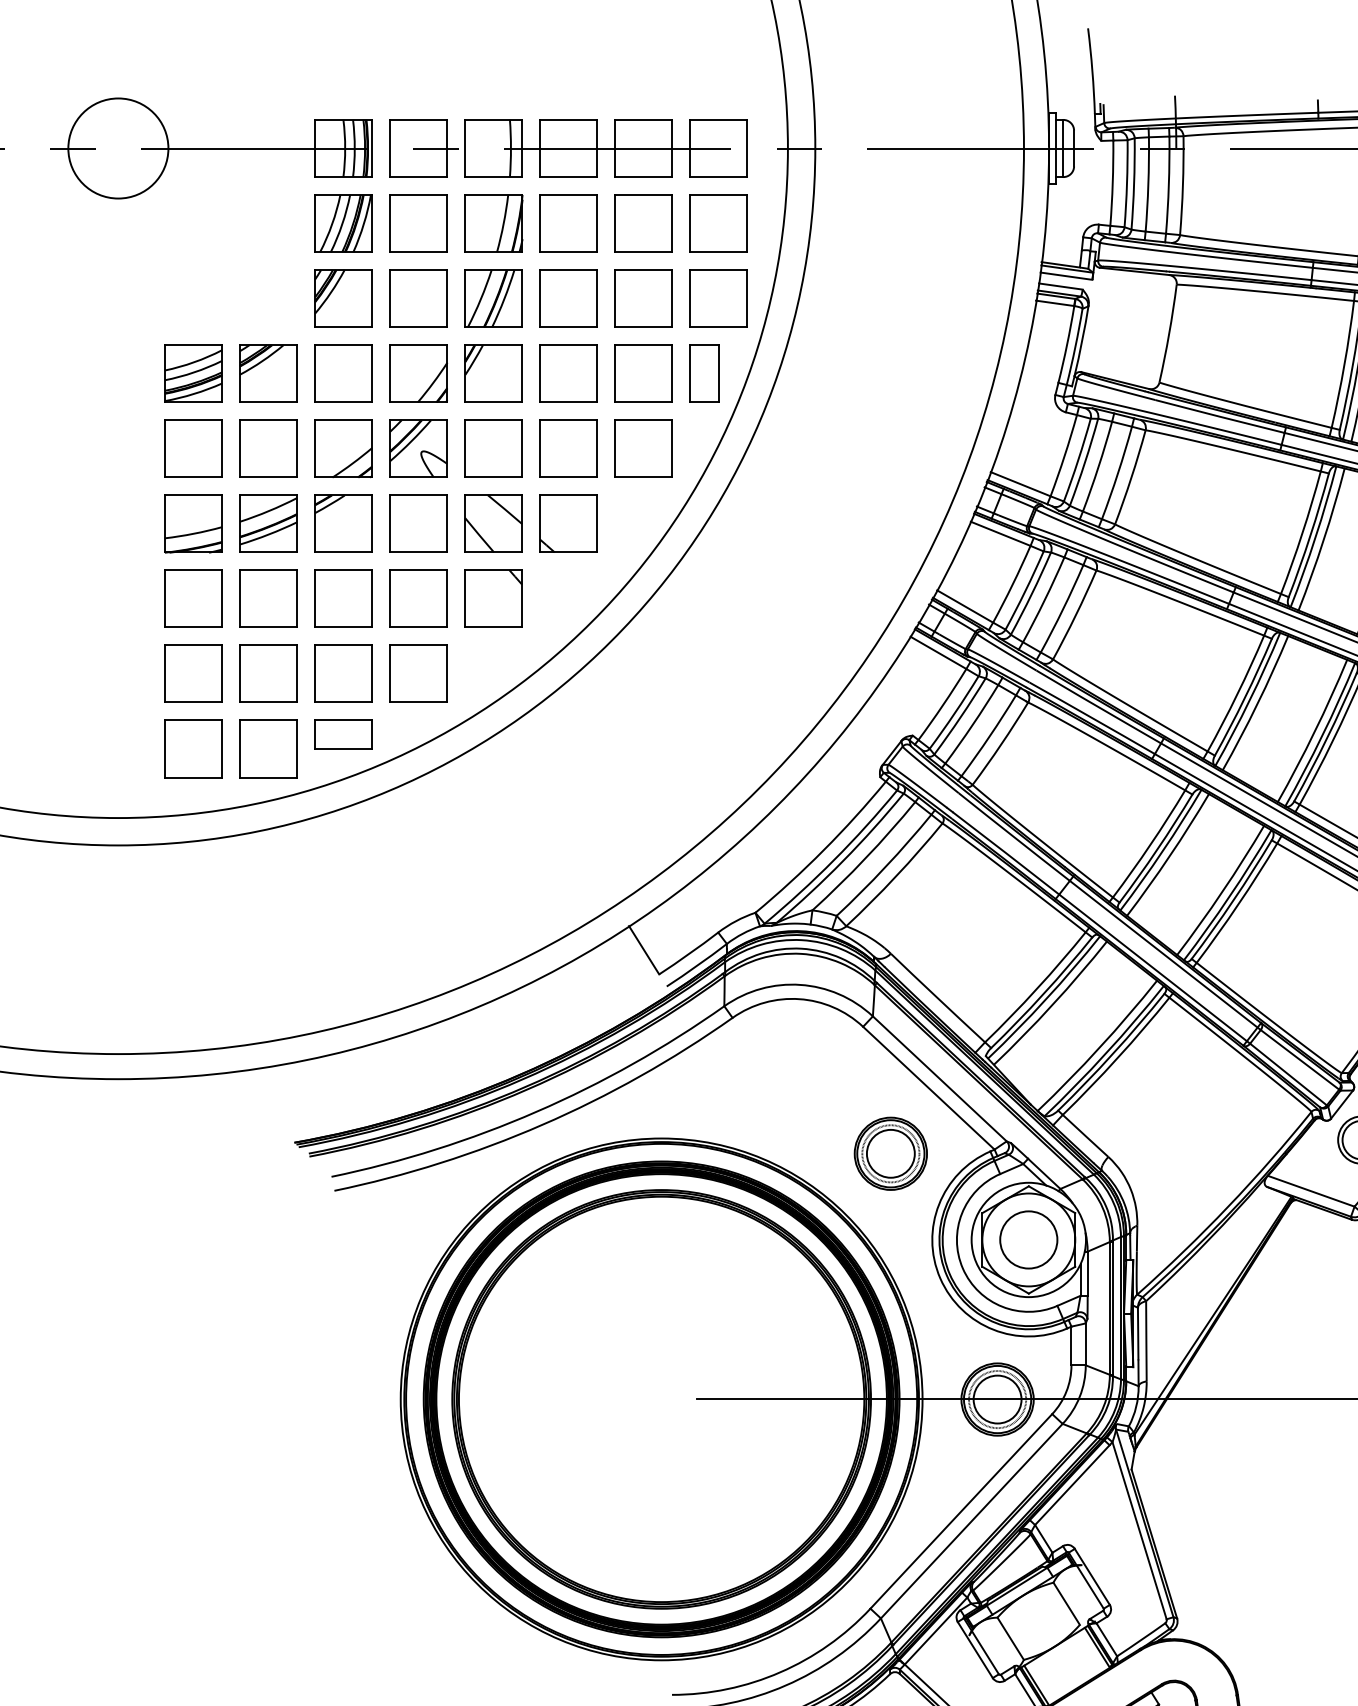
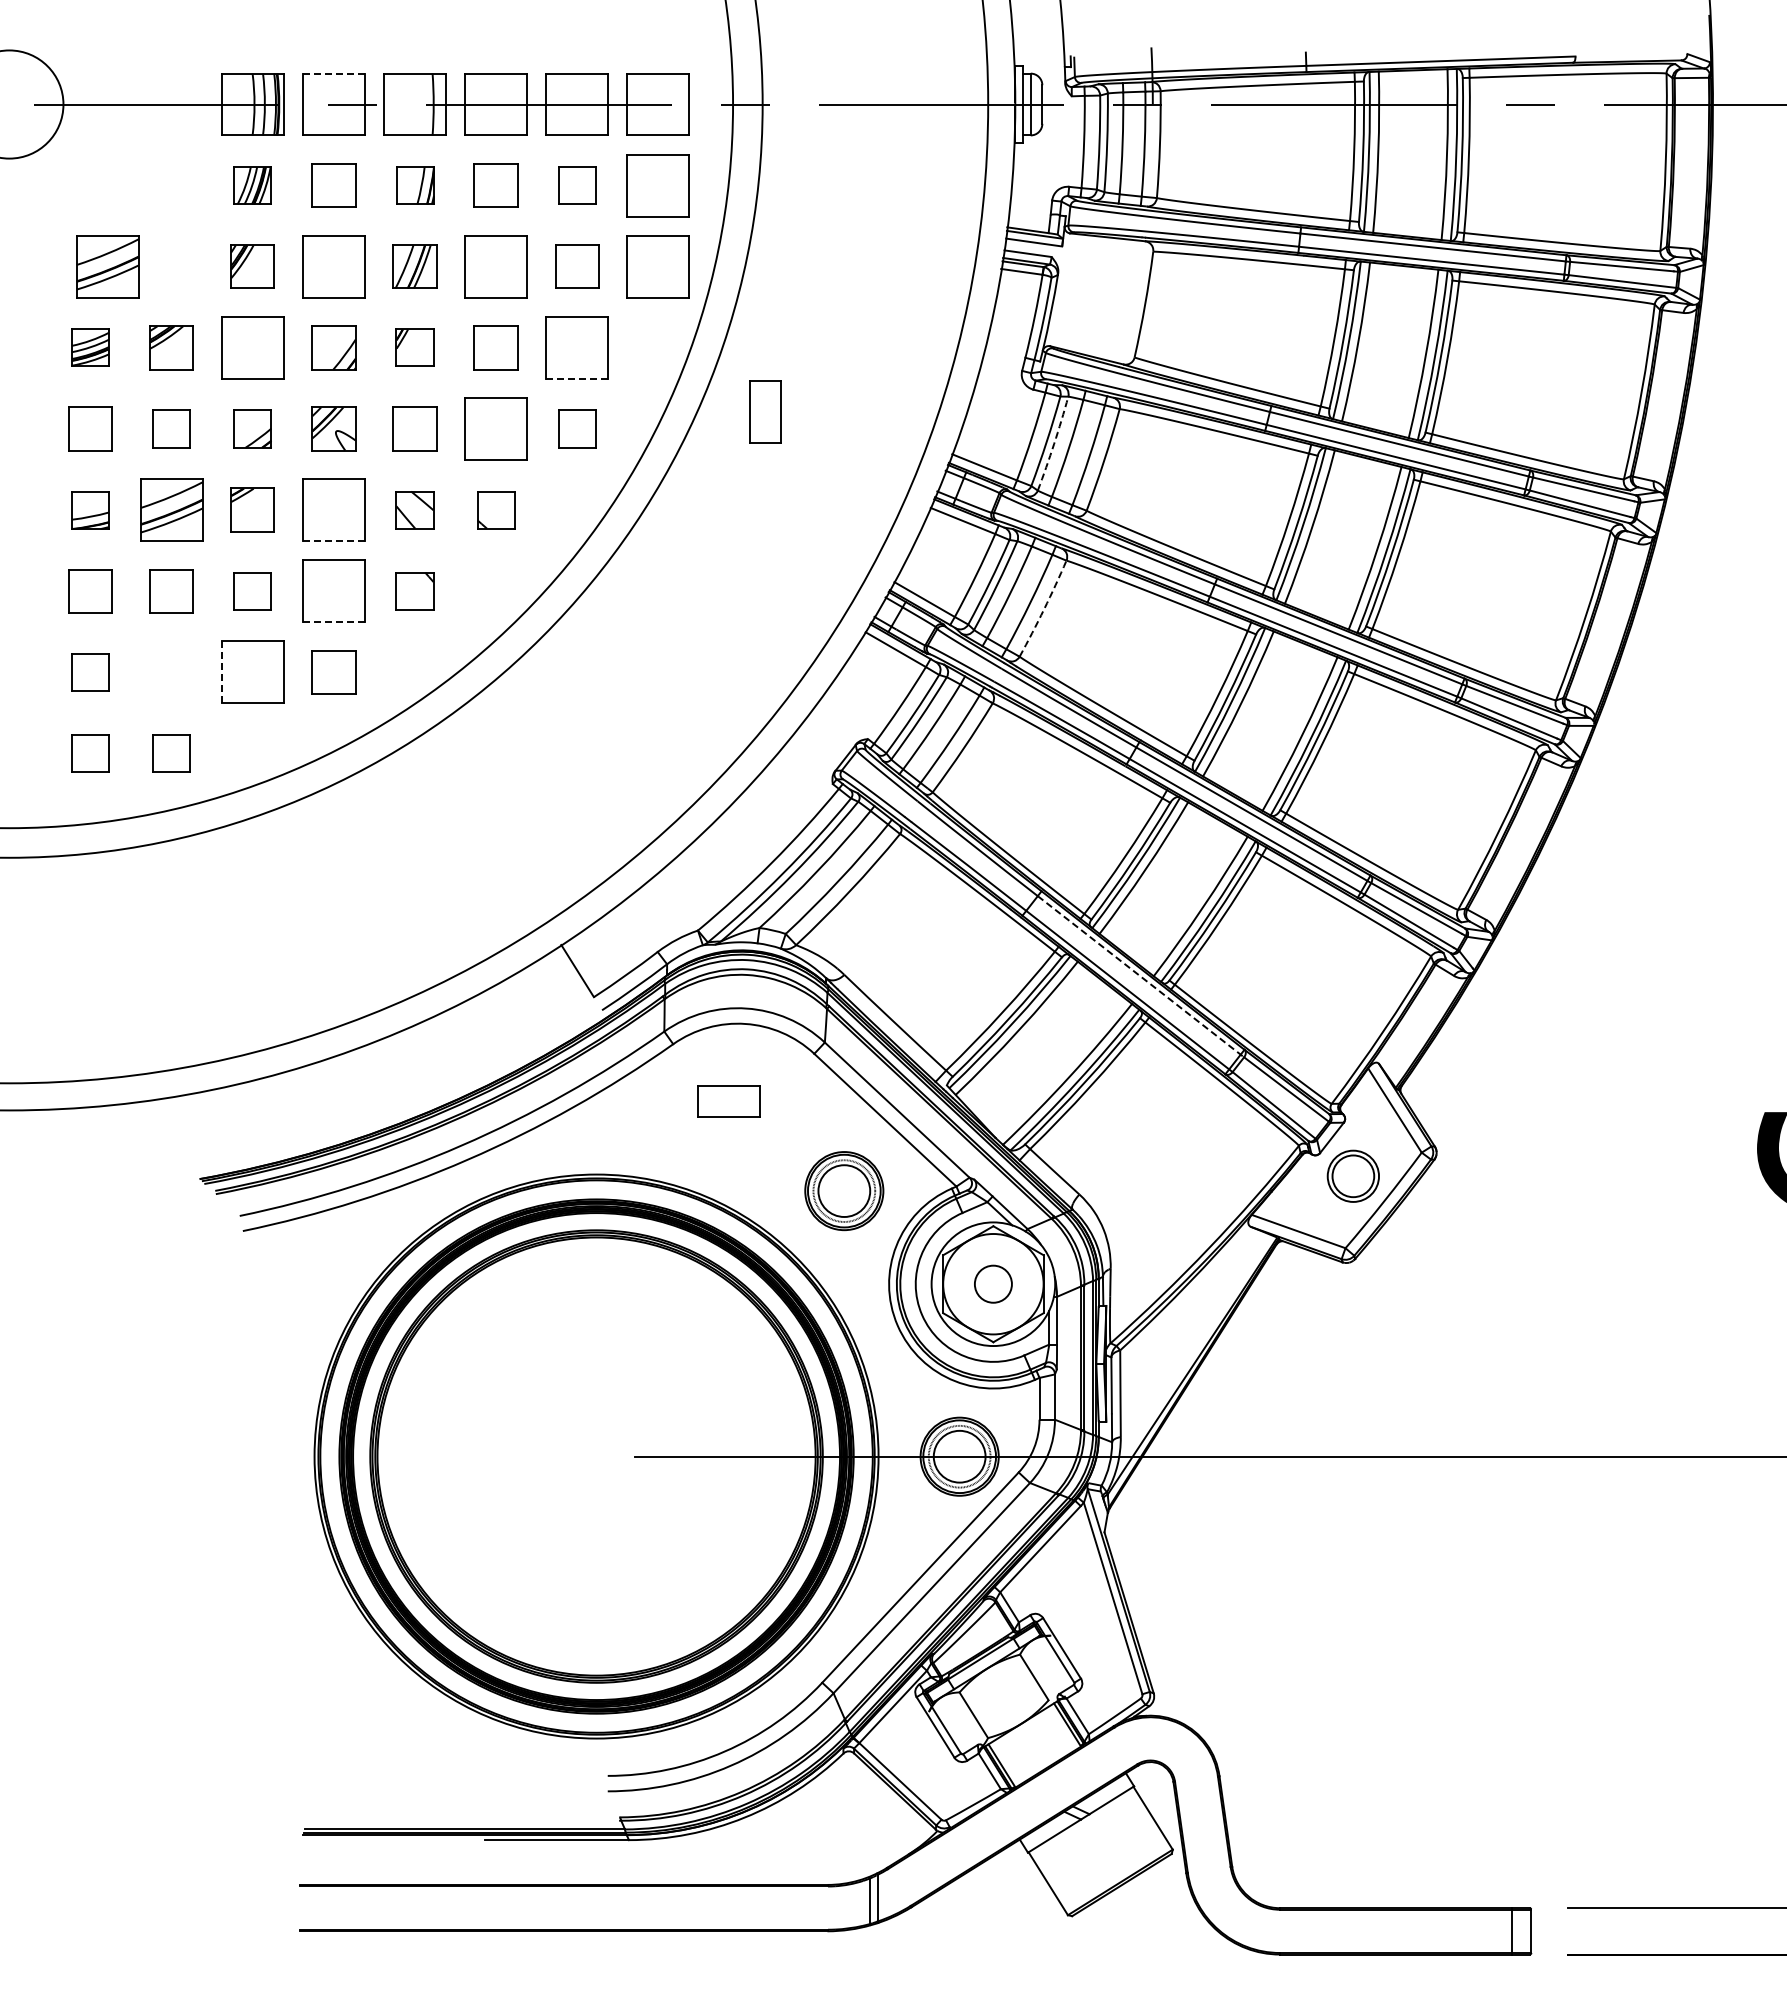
line: (418, 119) -> (333, 73), solid -> dashed
part: (343, 223) -> (252, 185), size x0.6
part: (418, 223) -> (333, 185), size x0.7
part: (494, 223) -> (415, 185), size x0.6
part: (568, 223) -> (495, 185), size x0.7
part: (643, 223) -> (576, 185), size x0.6
part: (209, 298) -> (107, 266), added
part: (343, 298) -> (252, 266), size x0.7
part: (493, 298) -> (414, 266), size x0.7
part: (643, 298) -> (576, 266), size x0.7
part: (193, 373) -> (90, 347), size x0.6
part: (268, 373) -> (171, 347), size x0.7
part: (418, 373) -> (333, 347), size x0.7
part: (493, 373) -> (414, 347), size x0.6
part: (568, 373) -> (495, 347), size x0.7
part: (704, 373) -> (765, 411), moved
line: (644, 401) -> (577, 378), solid -> dashed
part: (193, 448) -> (90, 428), size x0.7
part: (268, 448) -> (171, 428), size x0.6
part: (343, 448) -> (252, 428), size x0.6
part: (418, 448) -> (333, 428), size x0.7
part: (493, 448) -> (414, 428), size x0.7
part: (643, 448) -> (576, 428), size x0.6
arc: (1085, 462) -> (1054, 443), solid -> dashed
part: (343, 523) -> (252, 509), size x0.7
part: (493, 523) -> (414, 509), size x0.6
part: (568, 523) -> (495, 509), size x0.6
part: (193, 524) -> (90, 510), size x0.6
line: (418, 552) -> (333, 541), solid -> dashed
part: (193, 598) -> (90, 590), size x0.7
part: (268, 598) -> (171, 590), size x0.7
part: (343, 598) -> (252, 590), size x0.6
part: (493, 598) -> (414, 590), size x0.6
arc: (1076, 615) -> (1044, 609), solid -> dashed
line: (418, 627) -> (333, 622), solid -> dashed
part: (193, 673) -> (90, 671), size x0.6
part: (268, 673) -> (171, 671), removed
part: (418, 673) -> (333, 671), size x0.7
line: (314, 674) -> (221, 672), solid -> dashed
part: (343, 735) -> (728, 1101), moved
part: (193, 748) -> (90, 753), size x0.6
part: (268, 748) -> (171, 753), size x0.6
line: (1164, 955) -> (1140, 976), solid -> dashed
circle: (1028, 1240) -> (993, 1284), size x0.6

